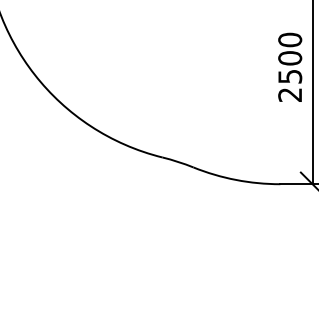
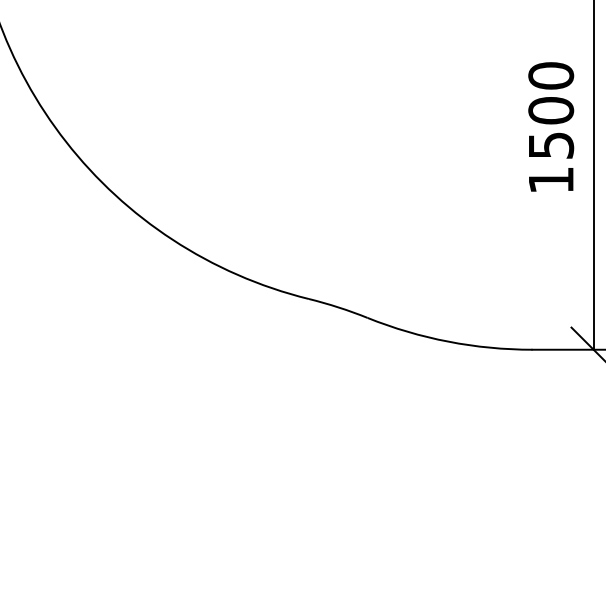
text: (289, 94) -> (549, 179), 2500 -> 1500

